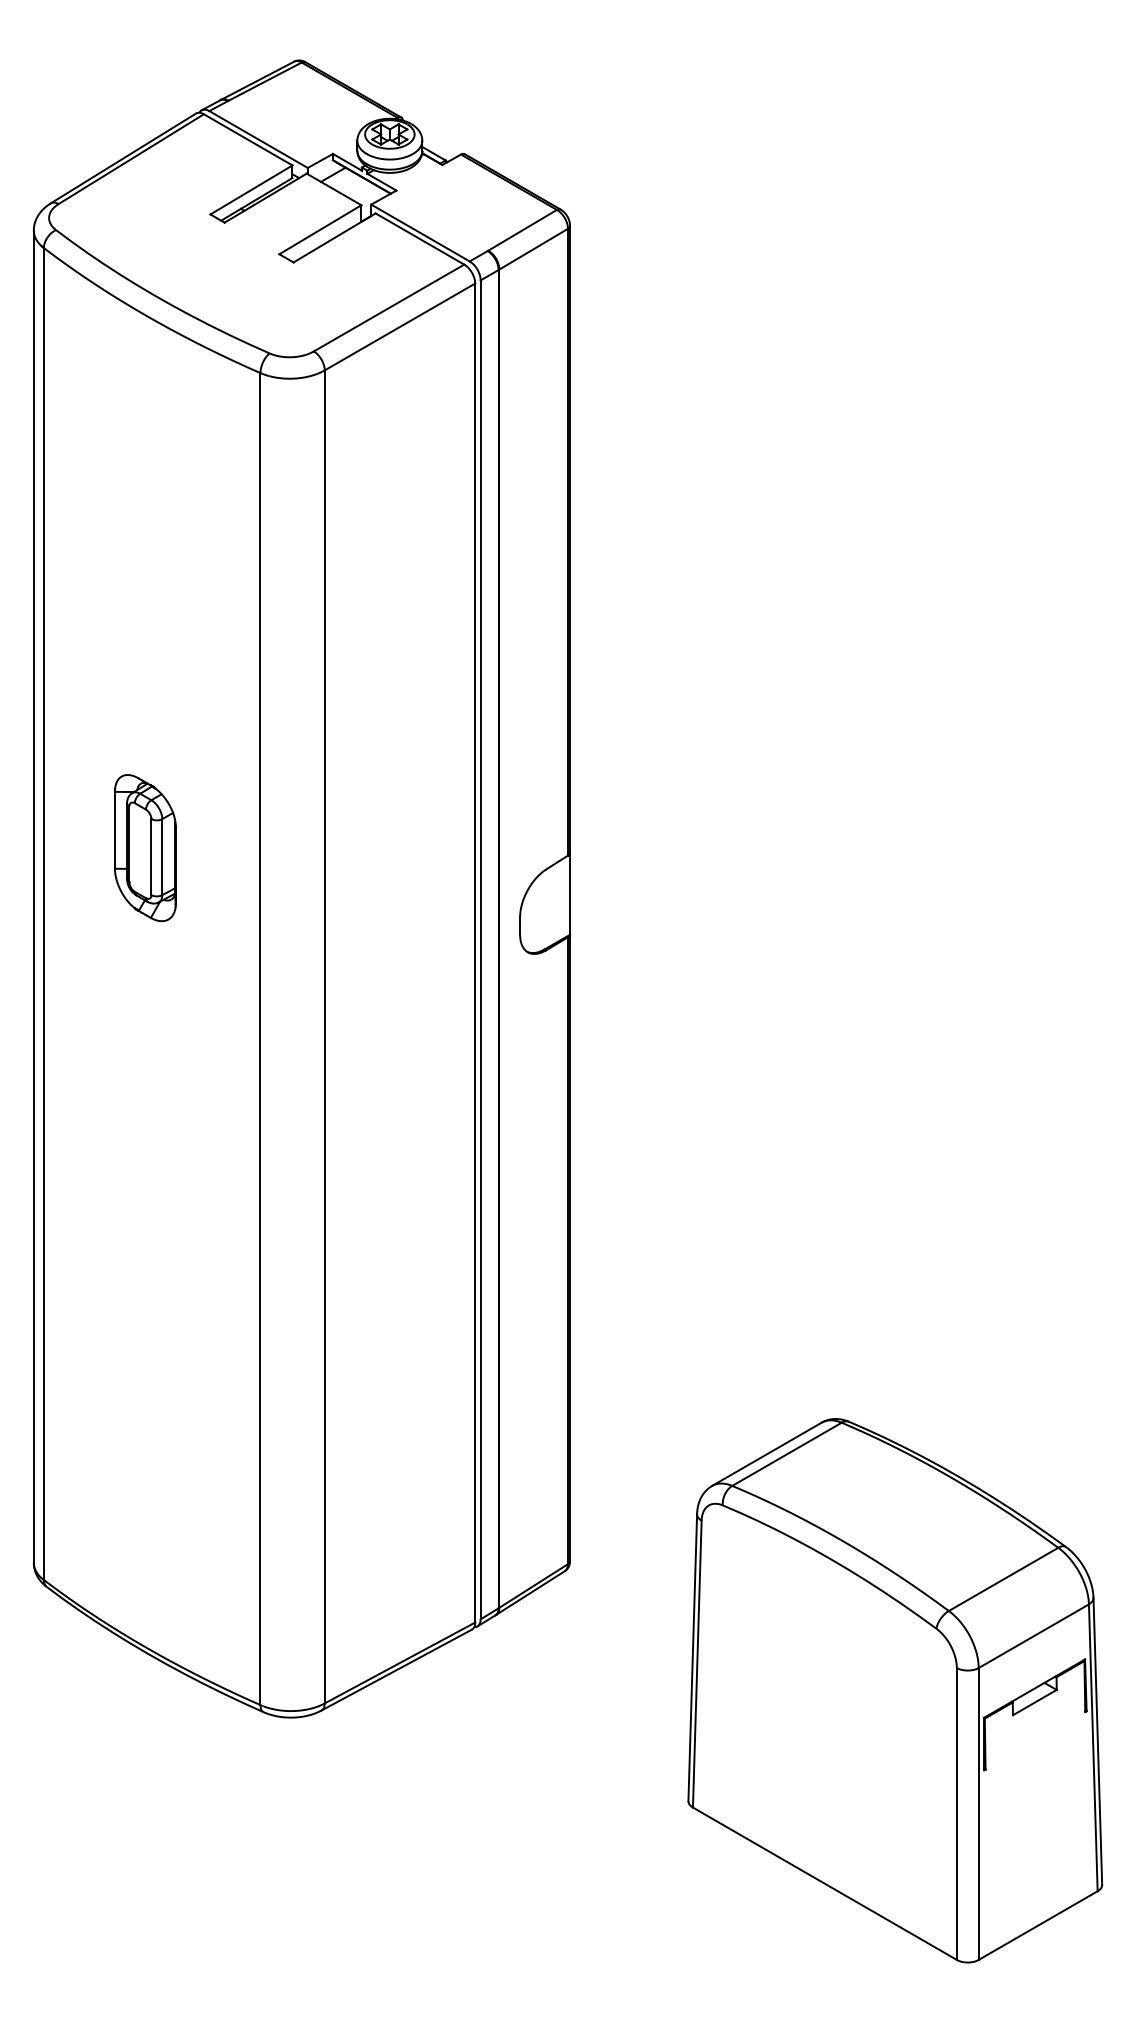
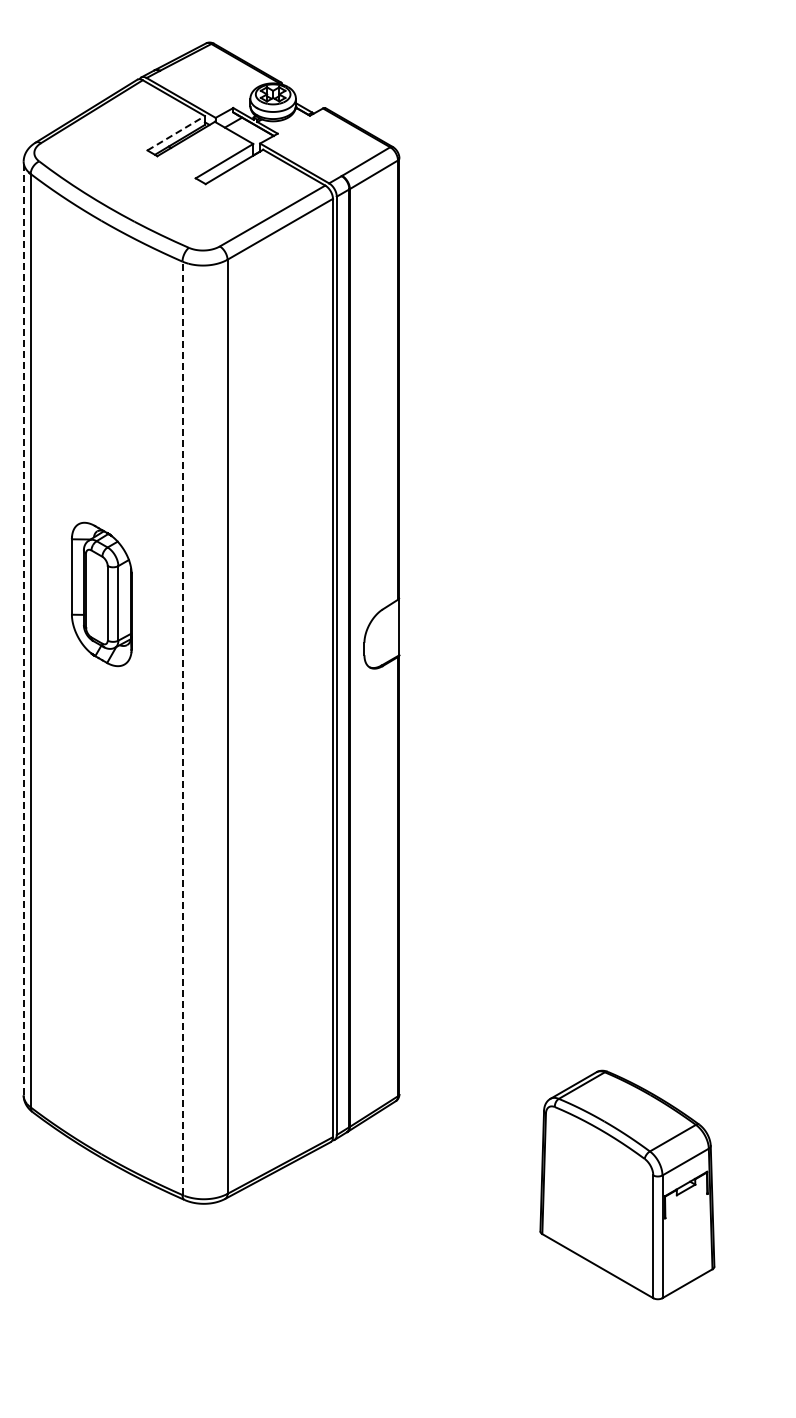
line: (251, 190) -> (176, 133), solid -> dashed
part: (144, 848) -> (101, 594), size x1.4
line: (33, 896) -> (23, 628), solid -> dashed
line: (260, 1039) -> (182, 728), solid -> dashed
part: (895, 1690) -> (627, 1184), size x0.6

